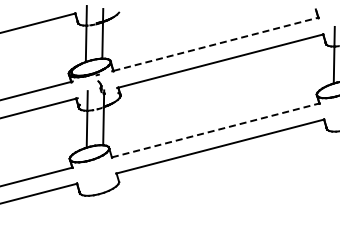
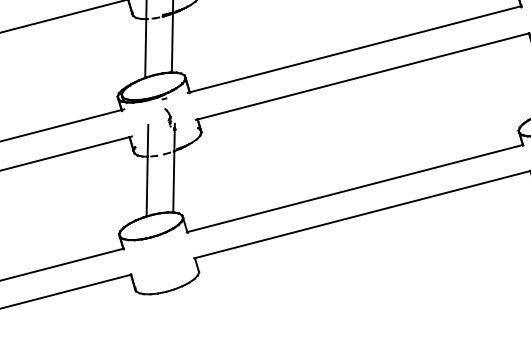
line: (215, 44) -> (354, 49), dashed -> solid
line: (216, 130) -> (356, 188), dashed -> solid

